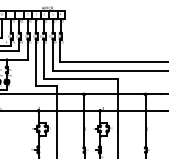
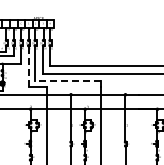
line: (36, 62) -> (28, 66), solid -> dashed
line: (80, 78) -> (67, 80), solid -> dashed

